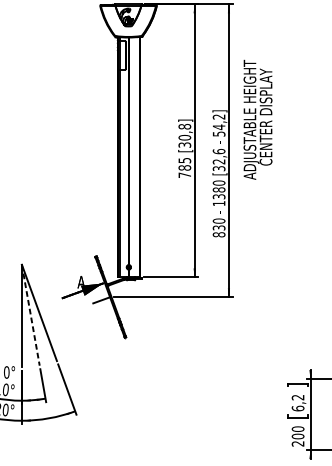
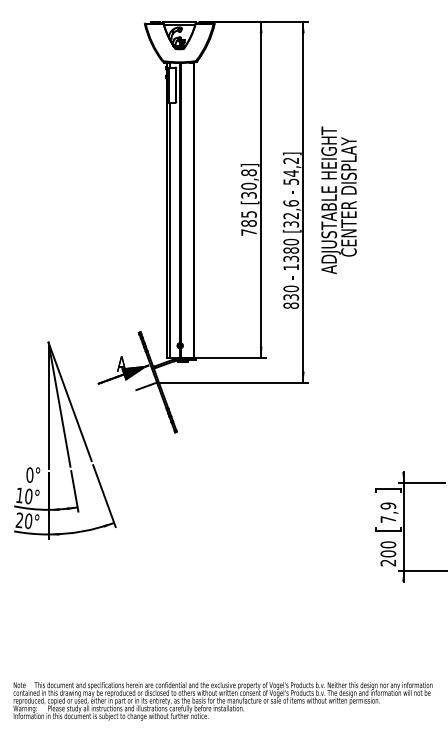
text: (257, 120) -> (338, 200), moved
line: (30, 315) -> (59, 405), dashed -> solid
text: (298, 402) -> (388, 512), 6,2 -> 7,9

